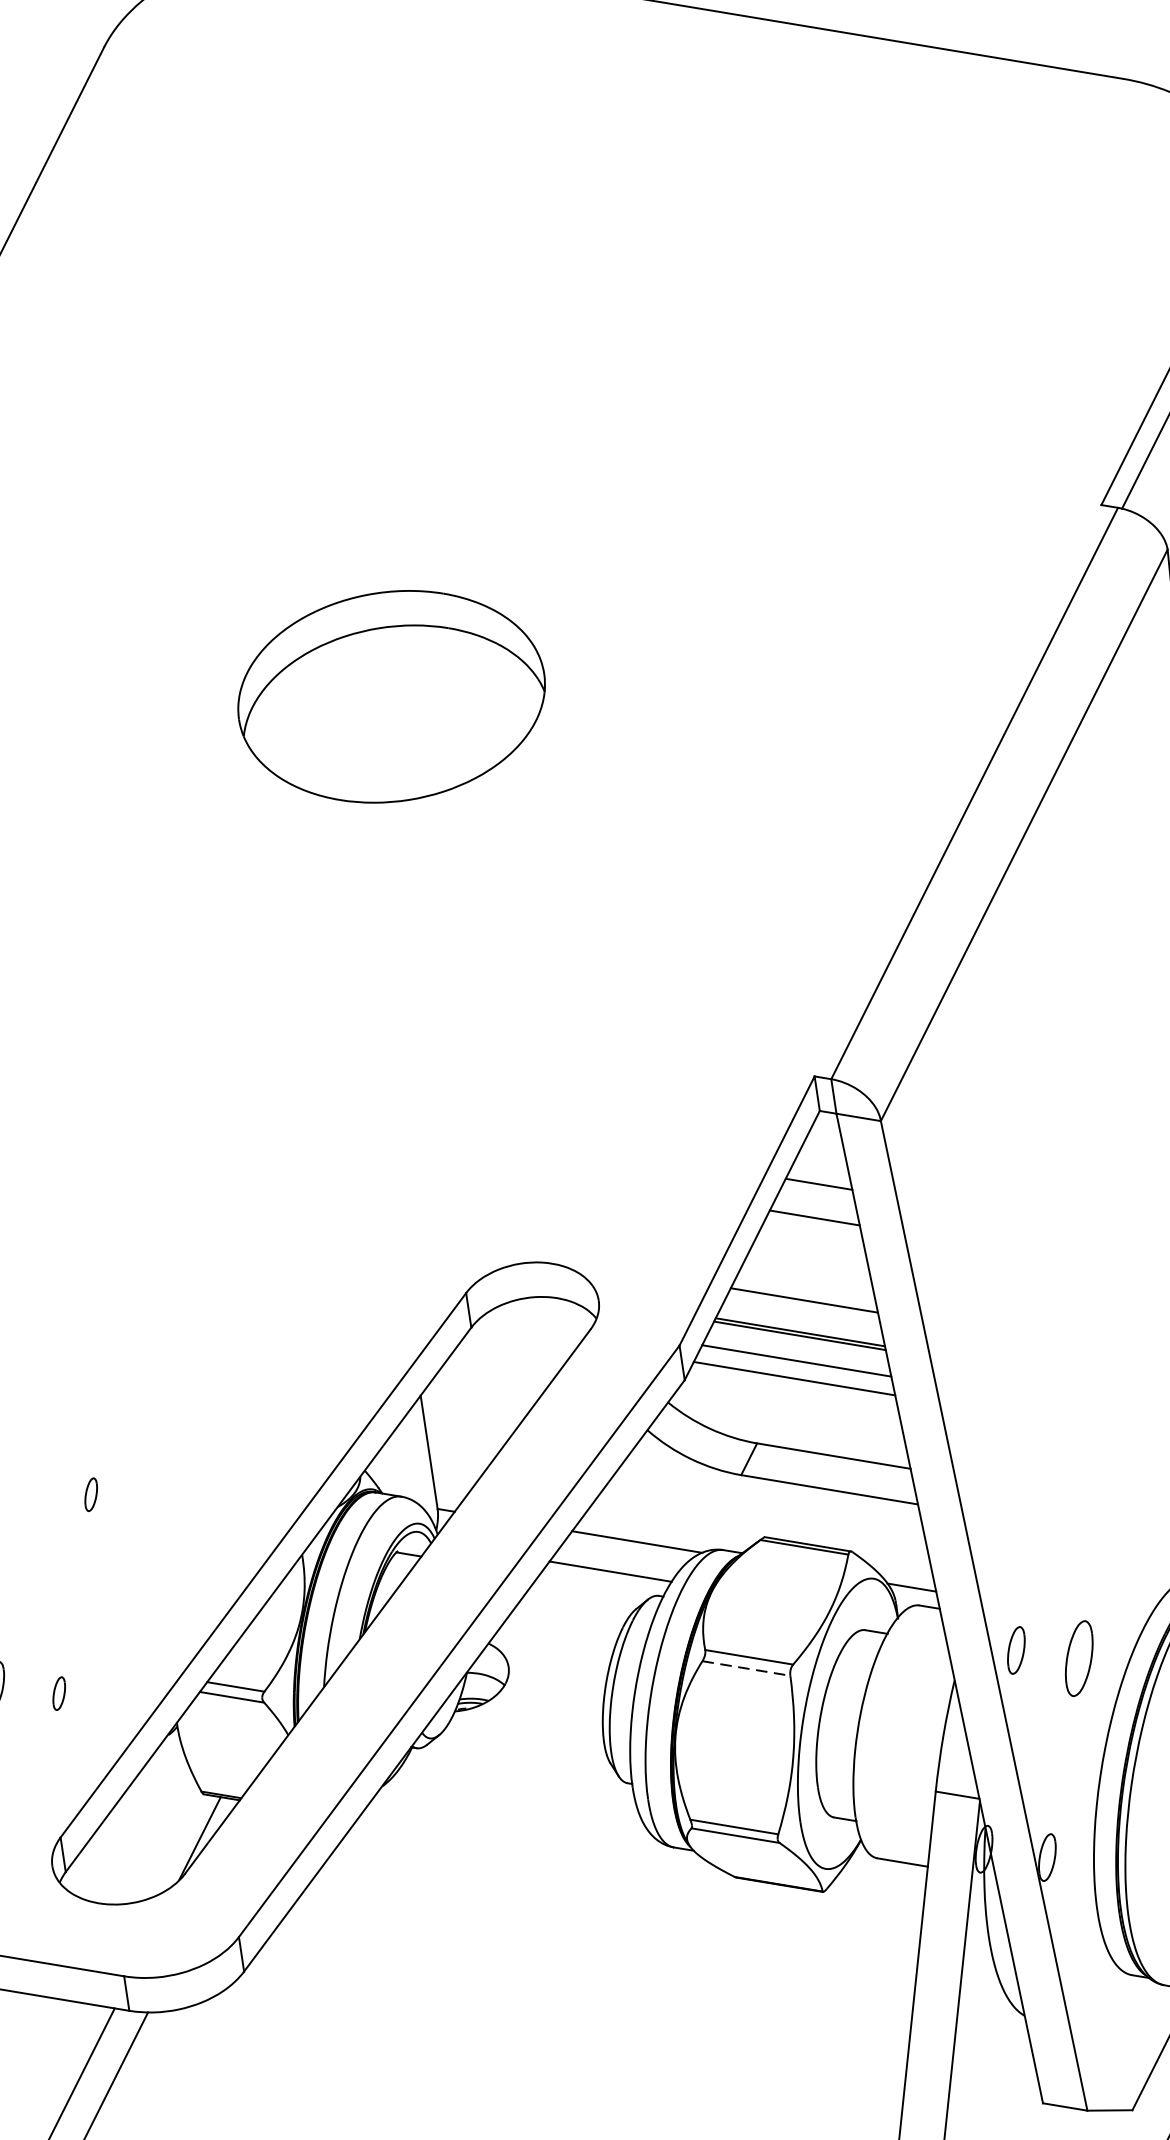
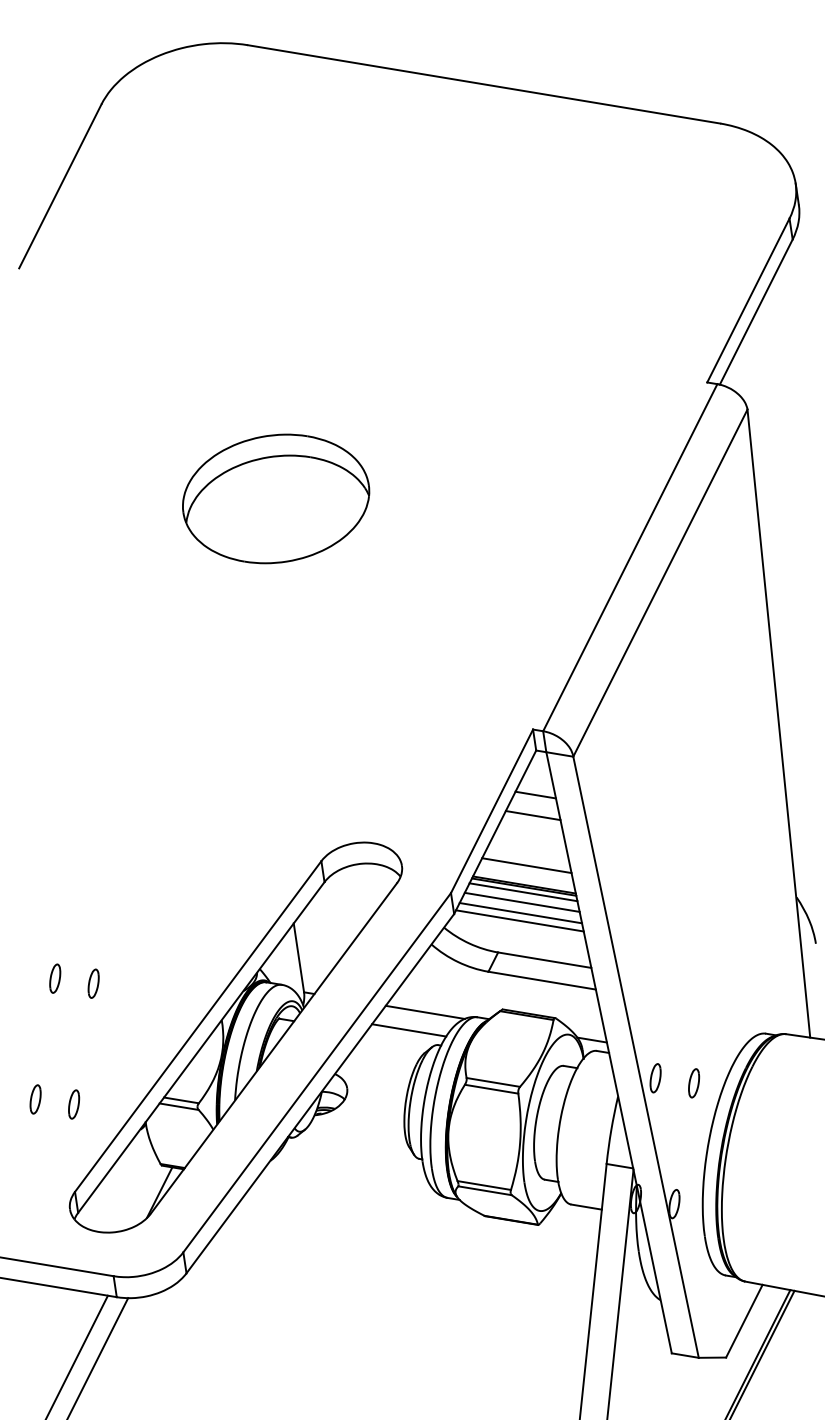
line: (798, 1344) -> (523, 892), added
line: (792, 1390) -> (519, 920), added
part: (28, 1486) -> (55, 978), added
part: (91, 1494) -> (93, 983), size x1.43
part: (1080, 1659) -> (694, 1083), size x0.62
line: (747, 1668) -> (492, 1089), dashed -> solid
part: (59, 1693) -> (74, 1104), size x1.43

